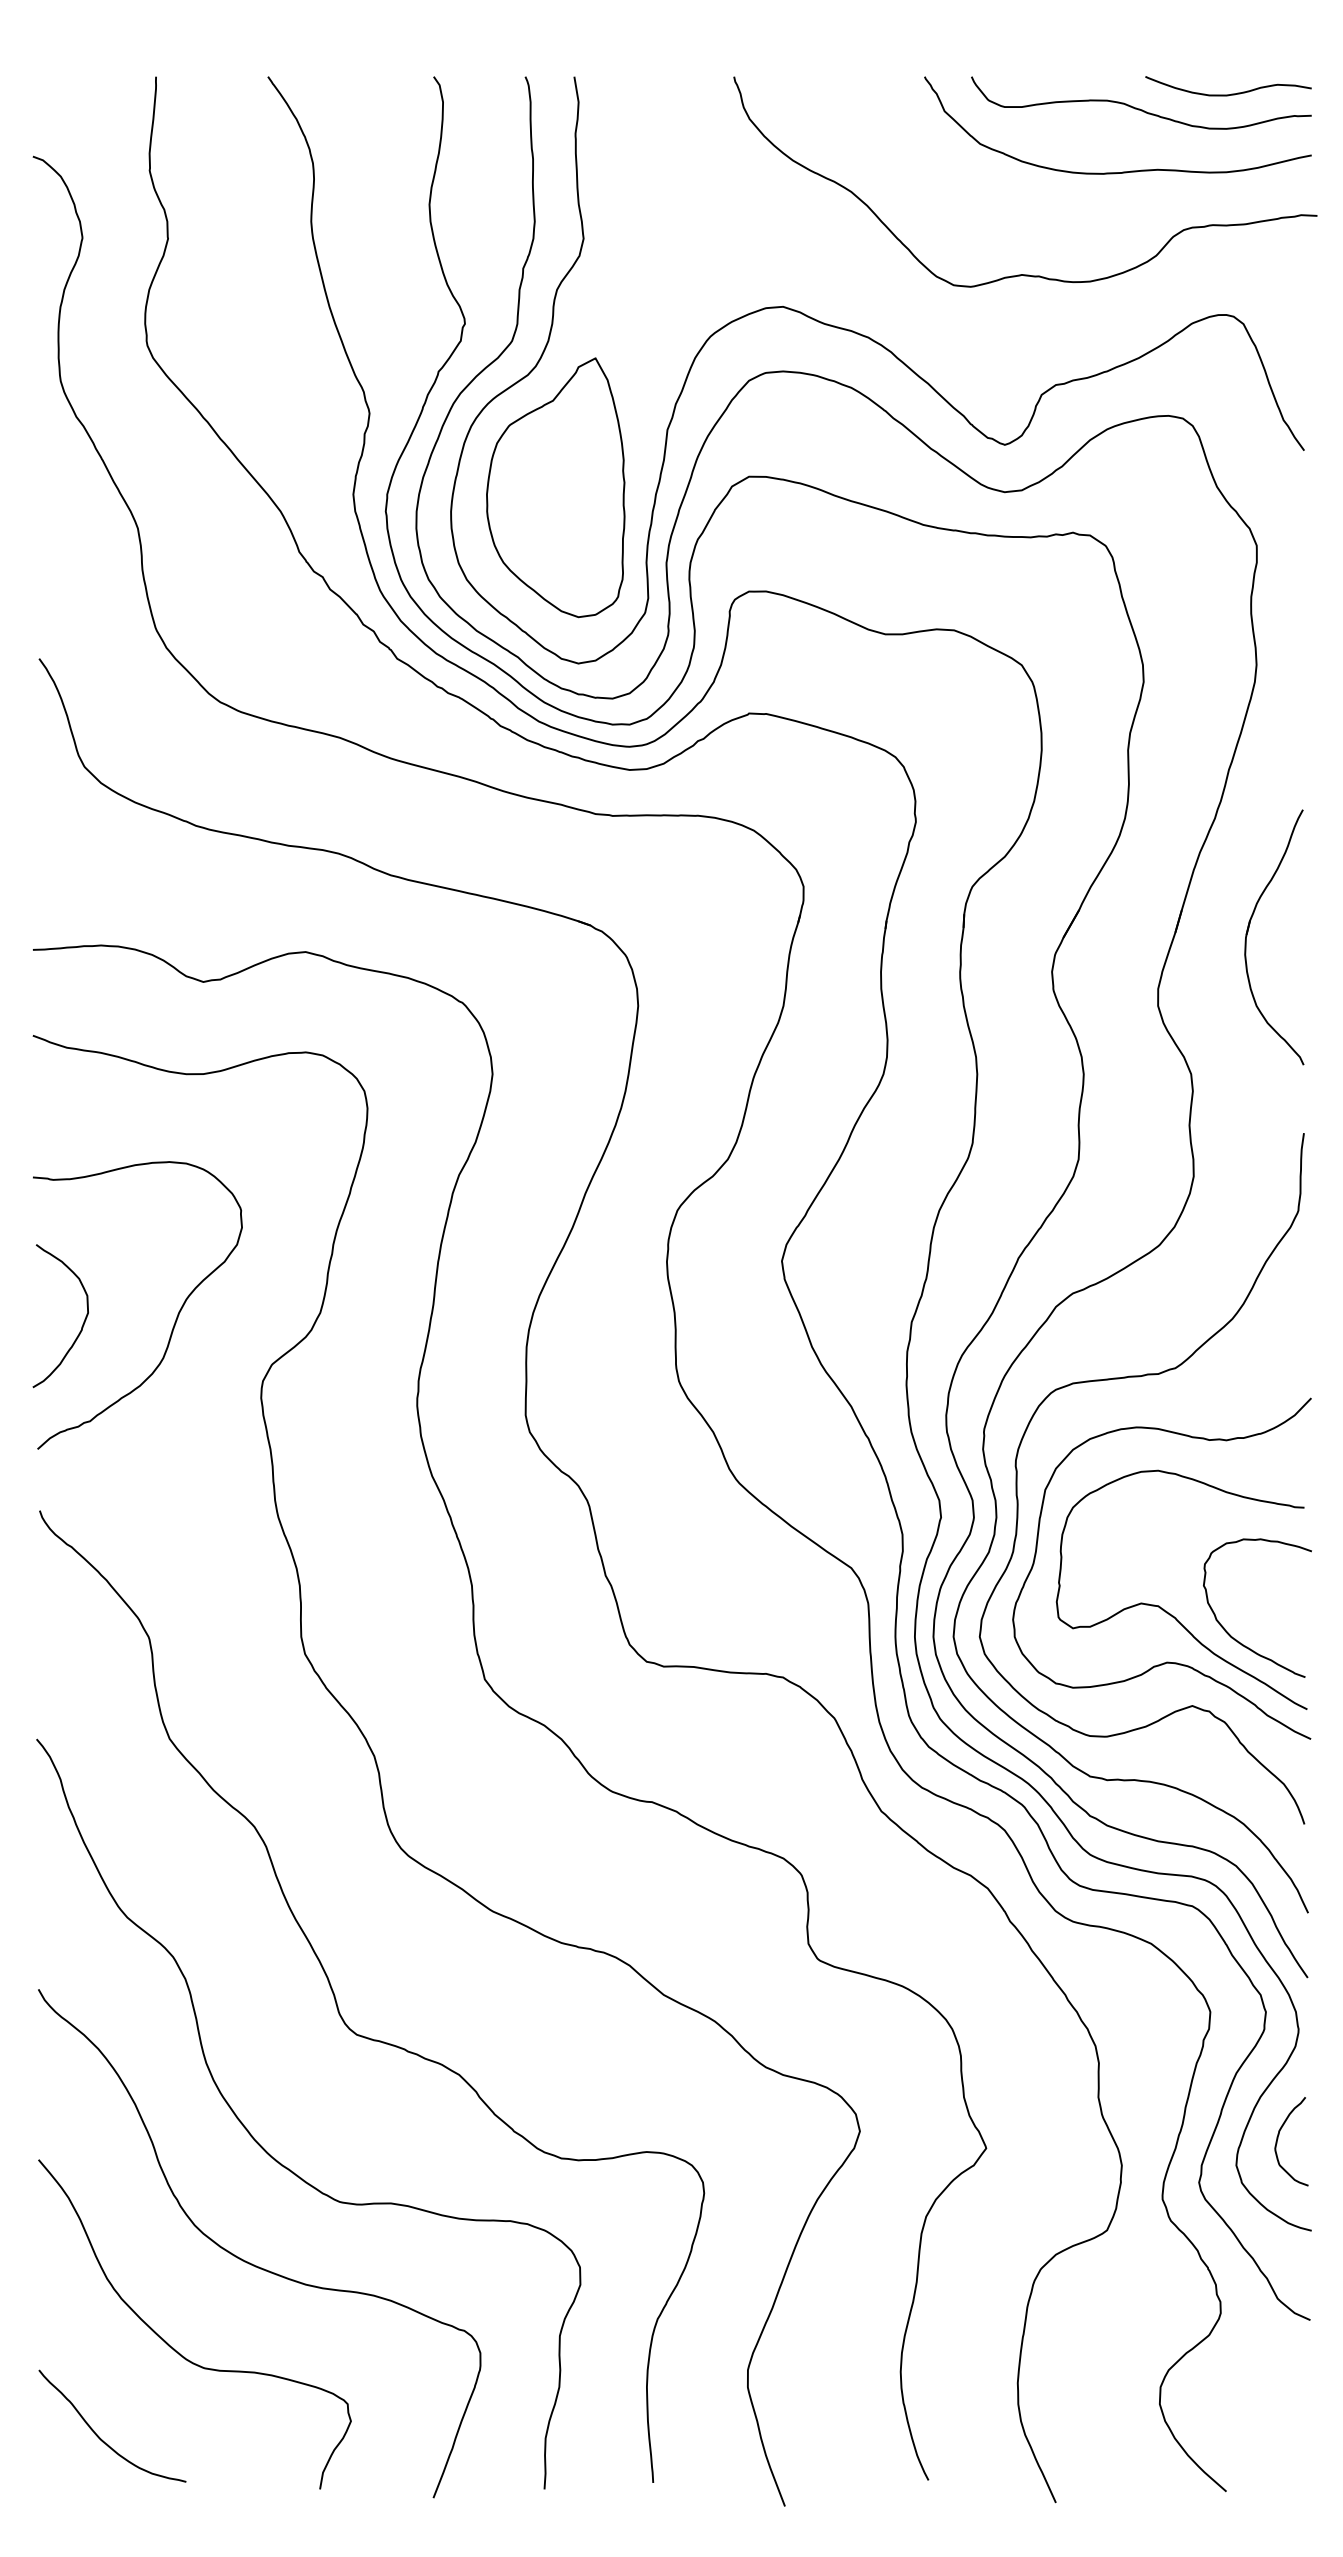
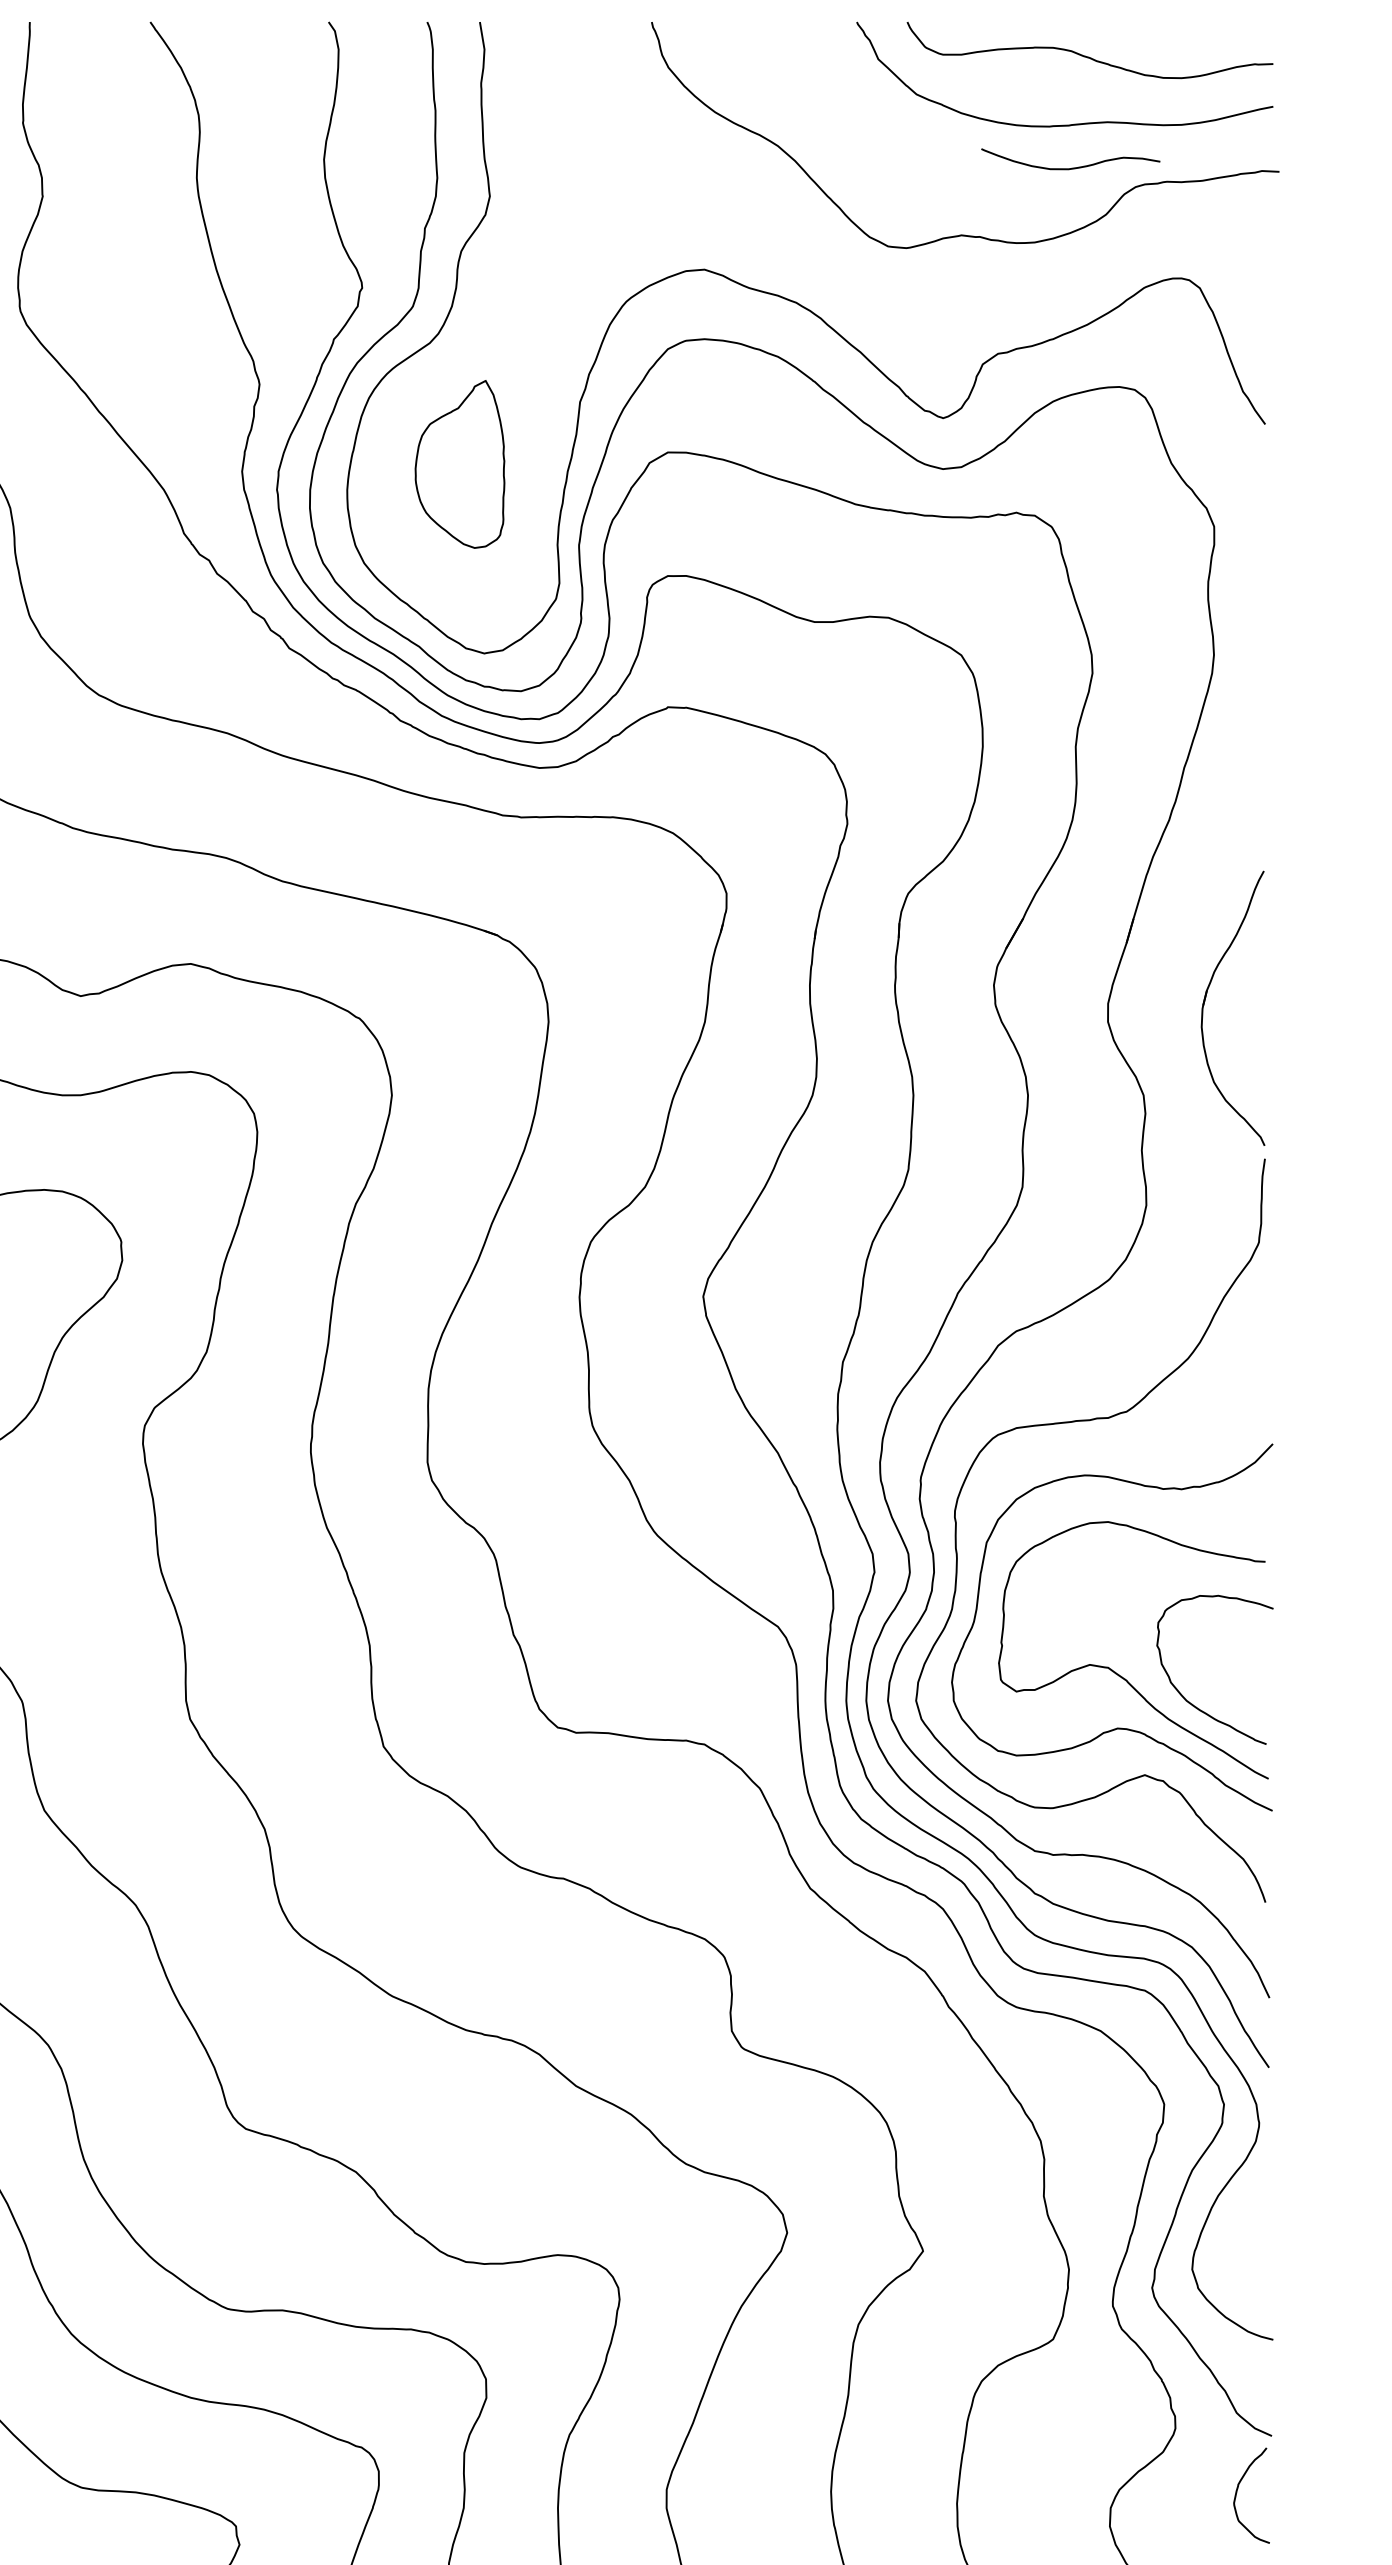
curve: (1231, 93) -> (1074, 167), moved
part: (555, 487) -> (459, 464), size x0.6
part: (1248, 932) -> (1205, 1003), moved
curve: (1278, 2139) -> (1237, 2493), moved

